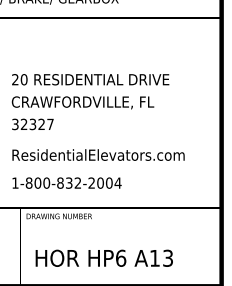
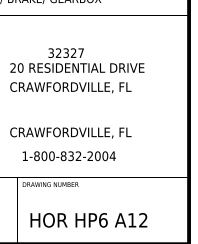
text: (32, 123) -> (65, 52), moved
text: (97, 155) -> (83, 132), ResidentialElevators.com -> CRAWFORDVILLE, FL
text: (66, 183) -> (68, 156), moved
text: (168, 258) -> (143, 220), A13 -> A12

